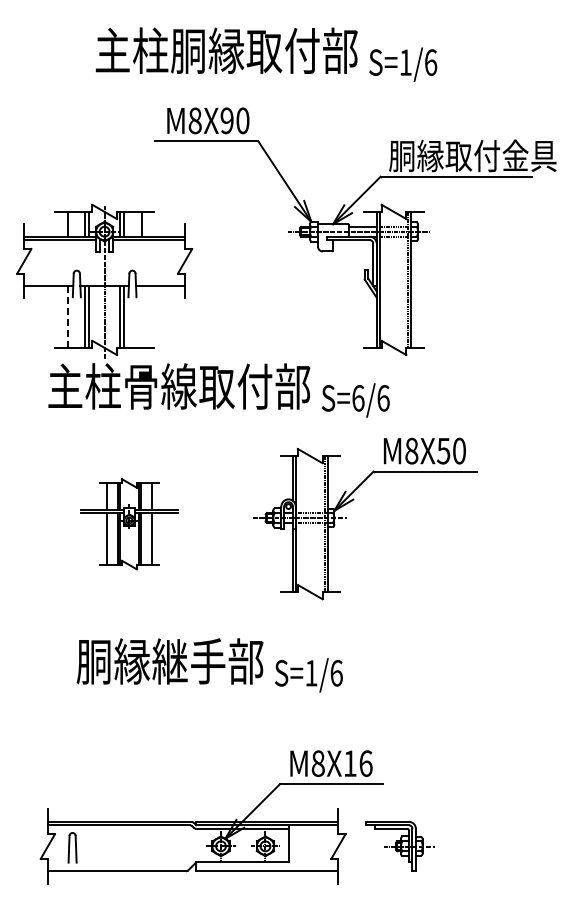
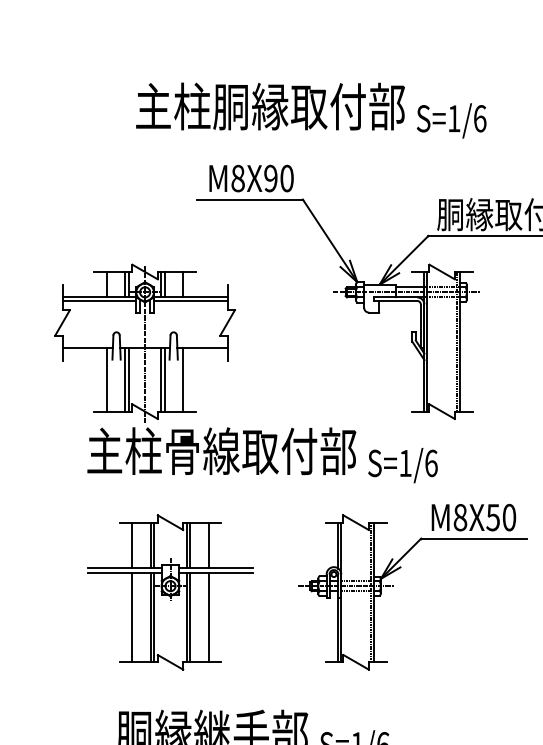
line: (141, 316) -> (182, 379), added
line: (67, 317) -> (106, 380), dashed -> solid
text: (358, 398) -> (405, 463), S=6/6 -> S=1/6
part: (129, 524) -> (170, 592), size x1.67

